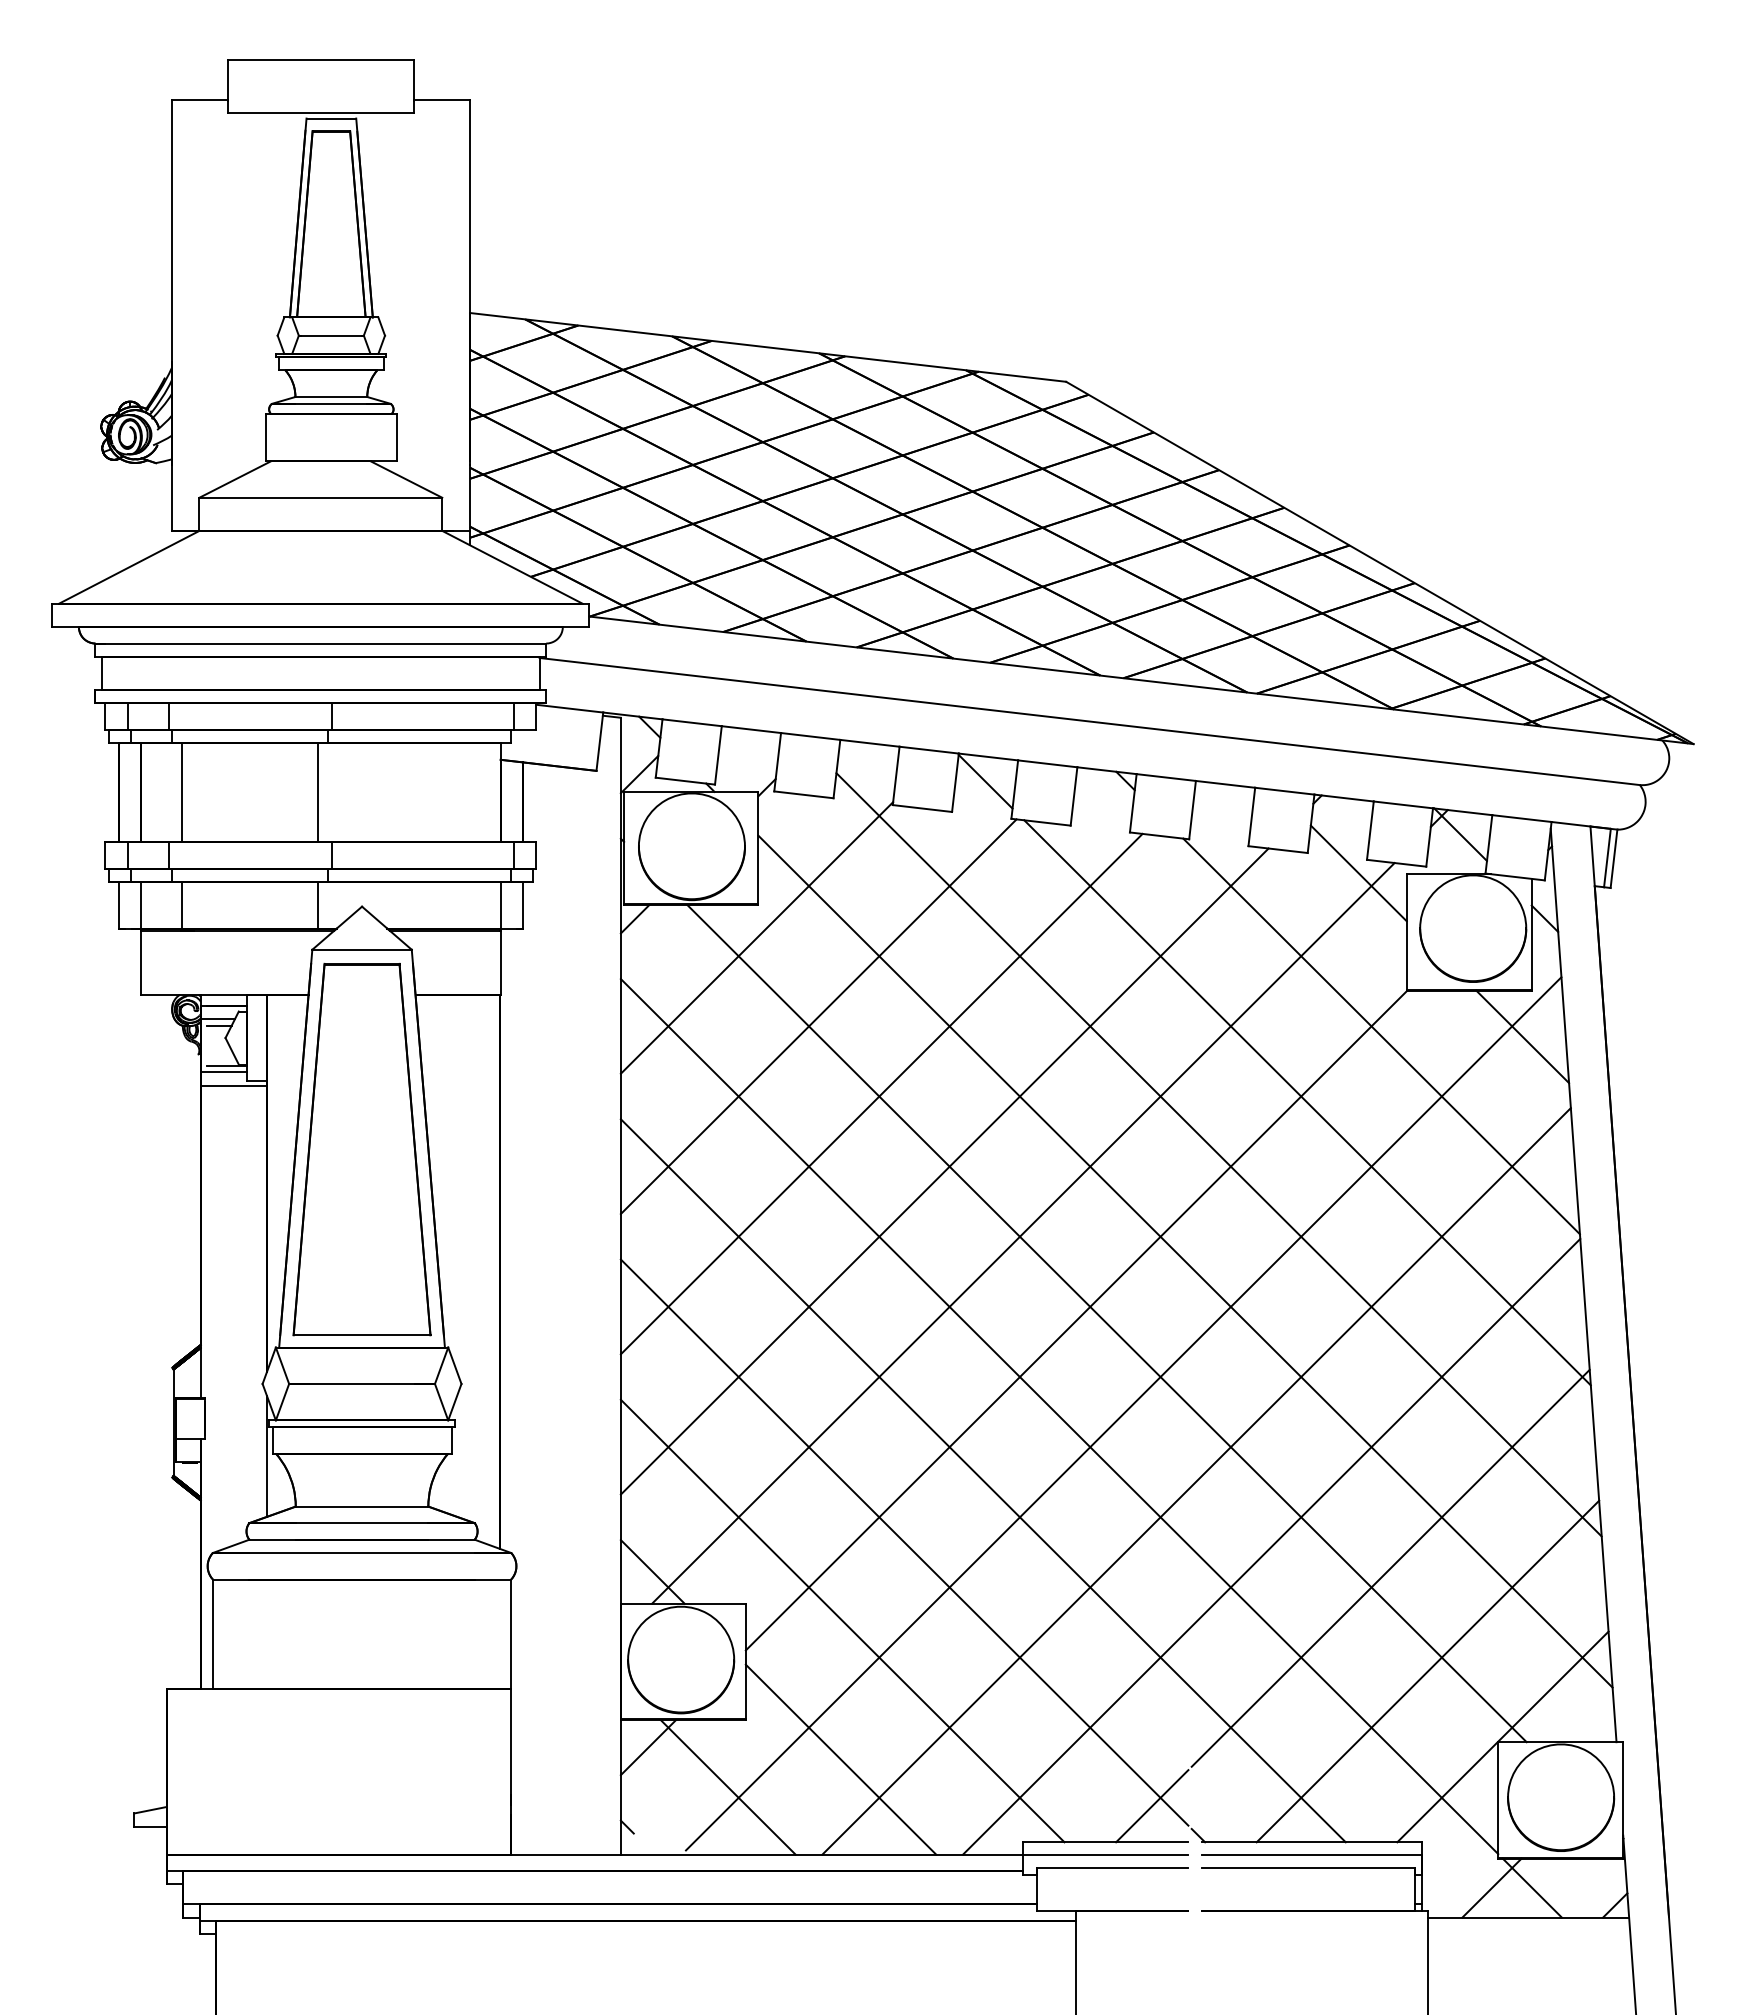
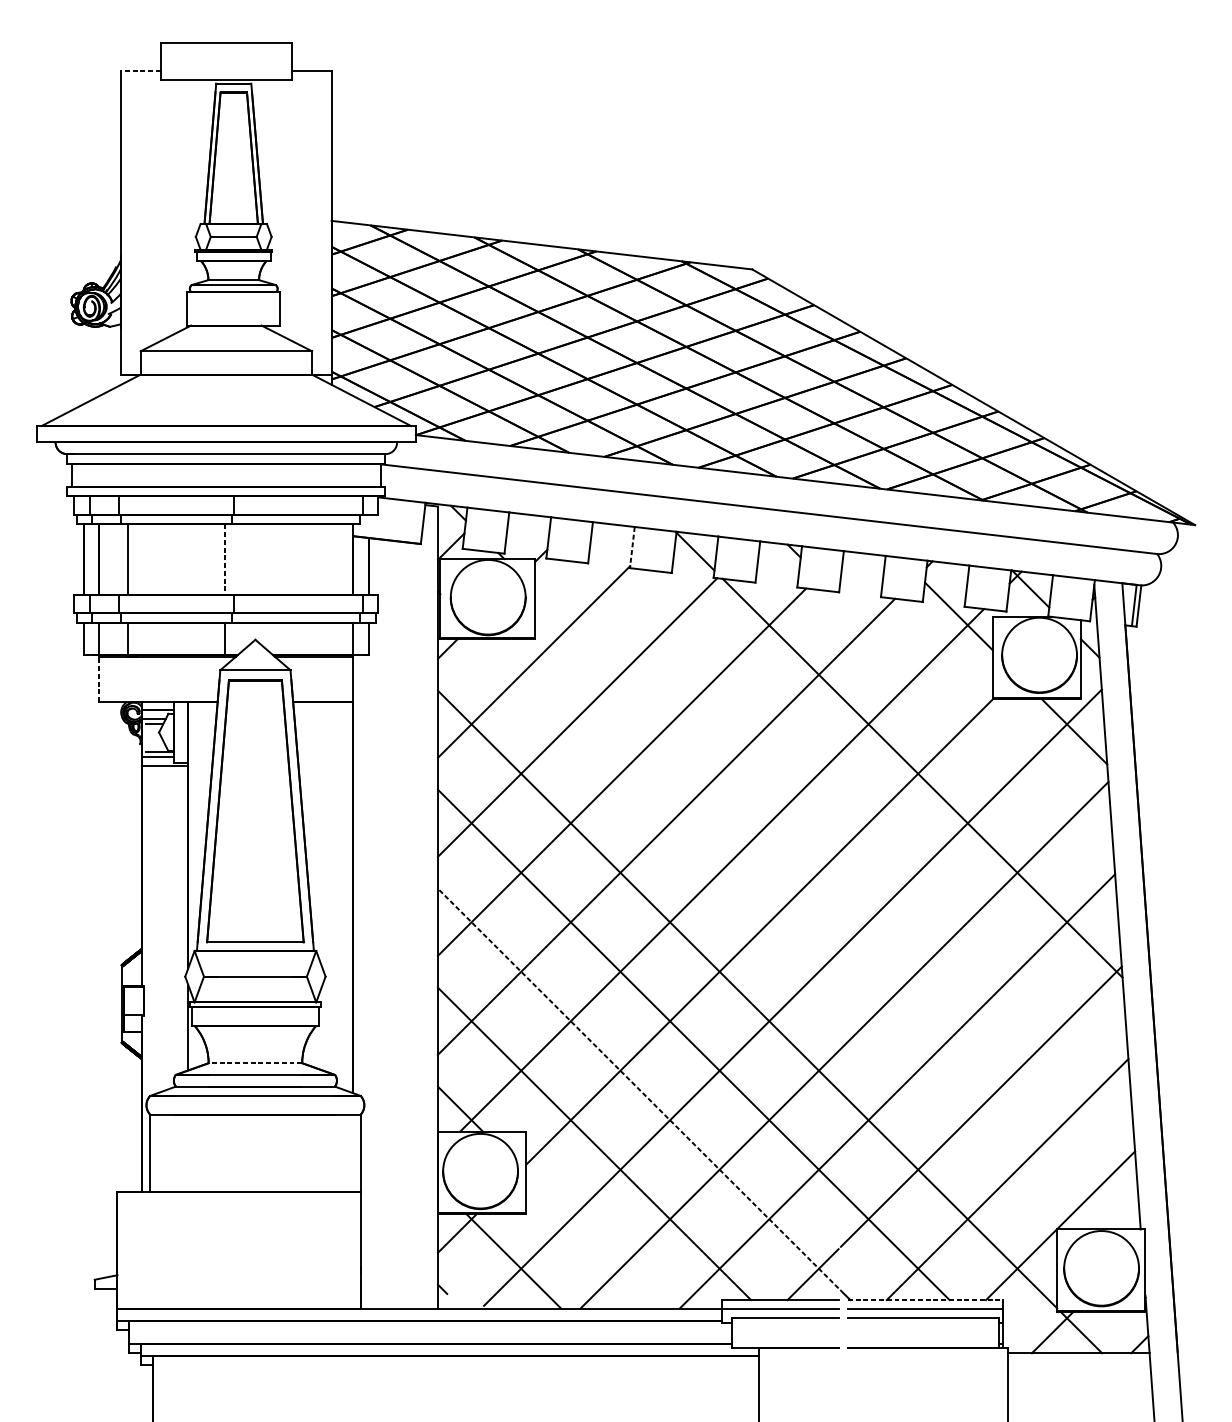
line: (199, 100) -> (140, 70), solid -> dashed
line: (896, 776) -> (632, 547), solid -> dashed
line: (318, 792) -> (224, 559), solid -> dashed
line: (141, 962) -> (99, 679), solid -> dashed
line: (1381, 1036) -> (974, 731), removed
line: (1218, 1154) -> (859, 814), removed
line: (1185, 1261) -> (836, 890), removed
line: (1106, 1323) -> (780, 934), removed
line: (361, 1506) -> (255, 1063), solid -> dashed
line: (904, 1542) -> (638, 1088), solid -> dashed
line: (840, 1759) -> (593, 1241), removed
line: (1312, 1842) -> (926, 1300), solid -> dashed

